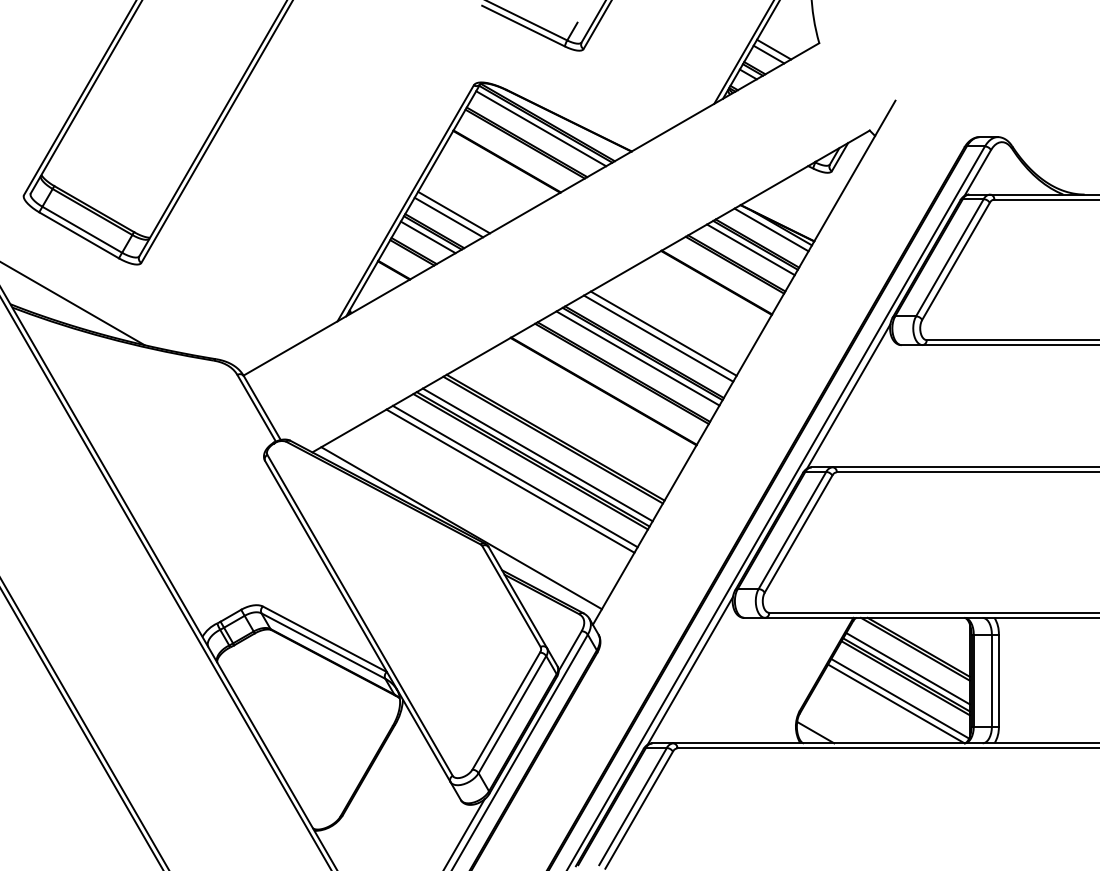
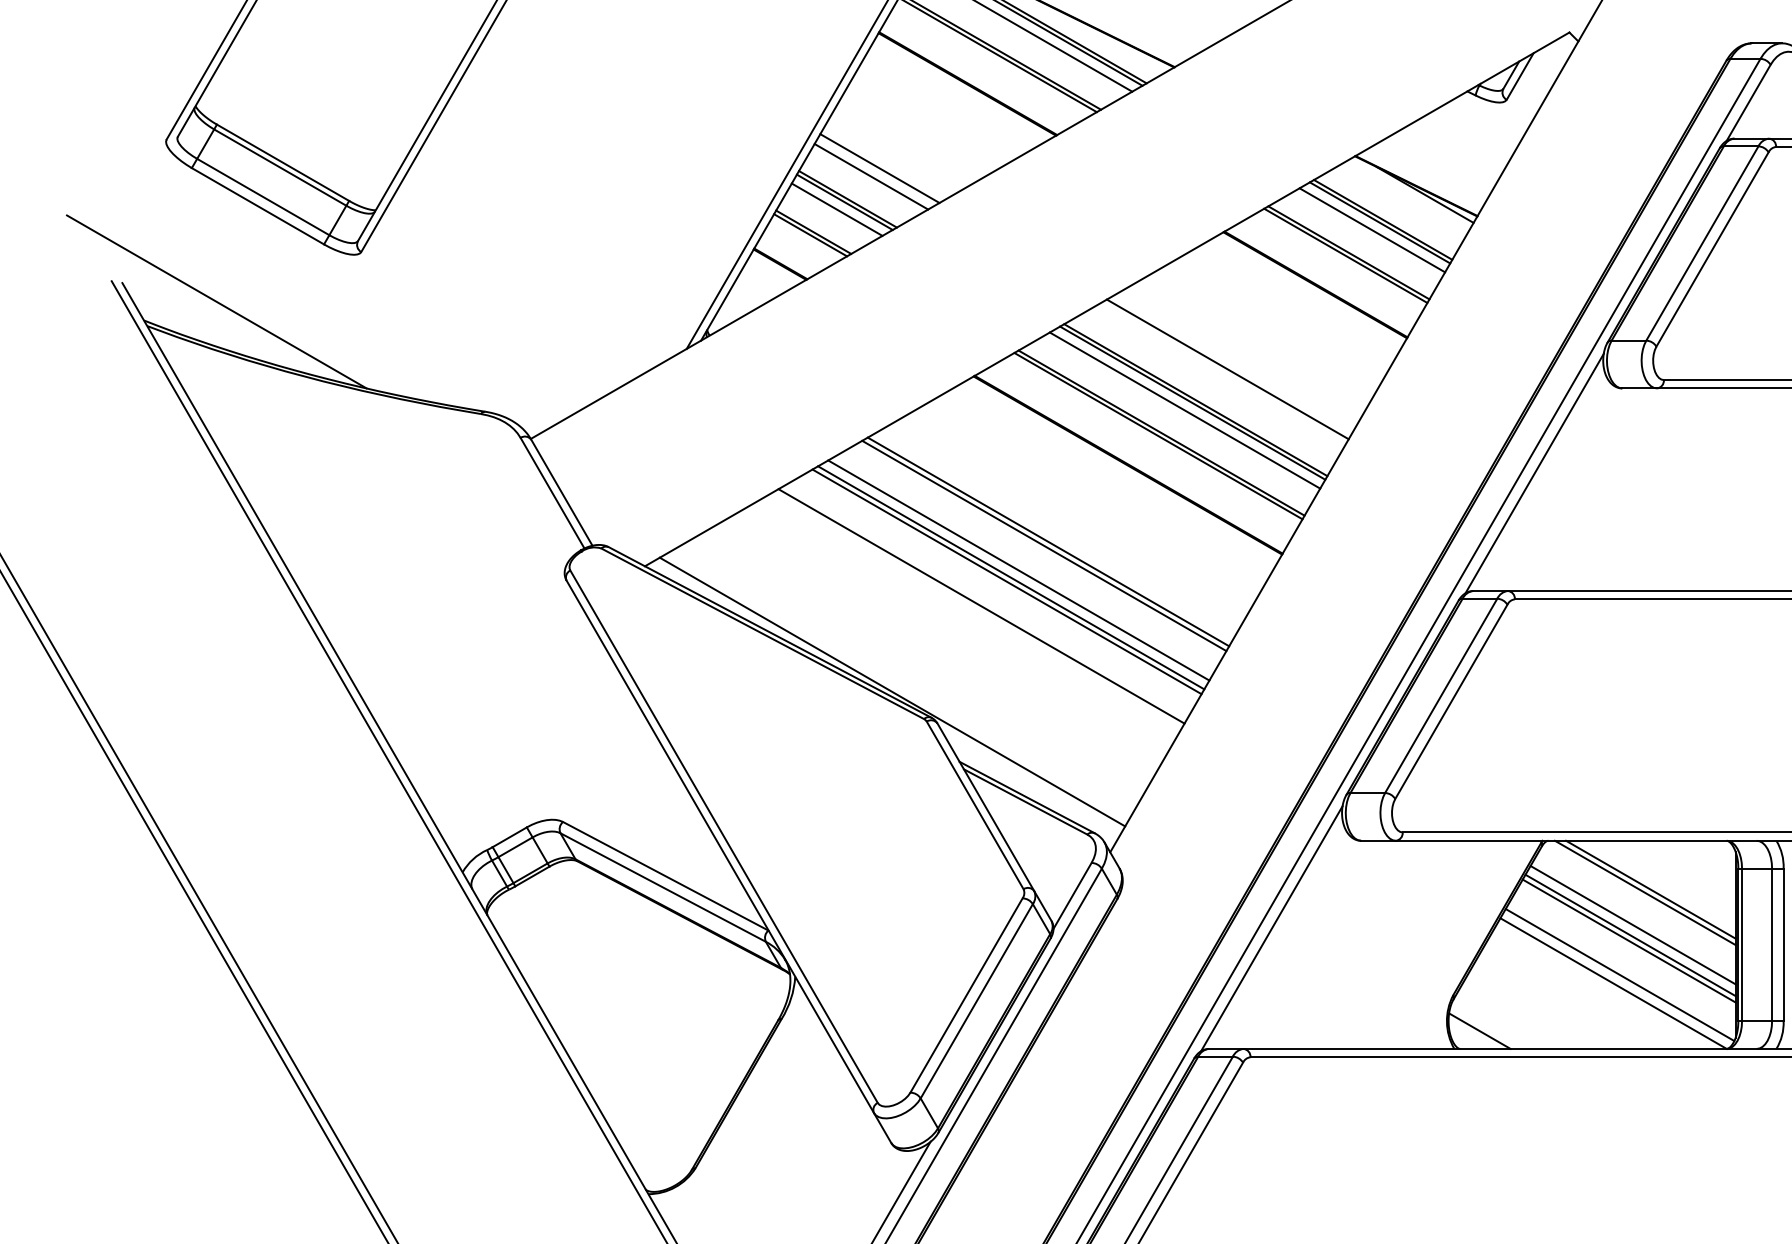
line: (771, 229) -> (1406, 196), removed
line: (658, 338) -> (1219, 377), removed
line: (510, 480) -> (973, 612), removed

